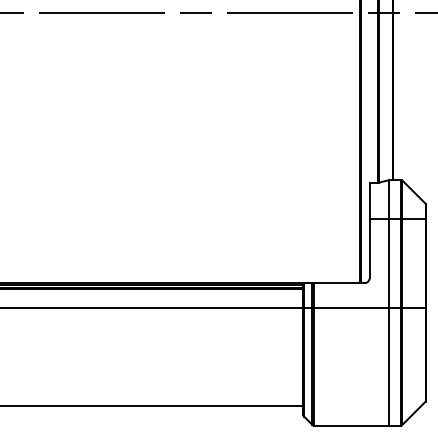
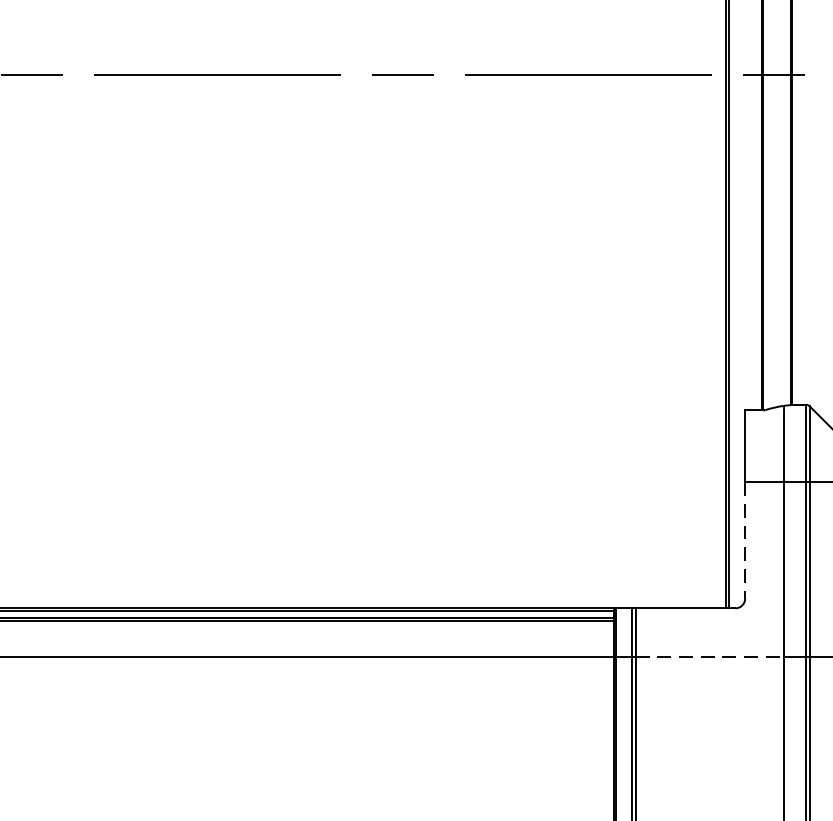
line: (369, 248) -> (744, 540), solid -> dashed
line: (351, 307) -> (709, 656), solid -> dashed

